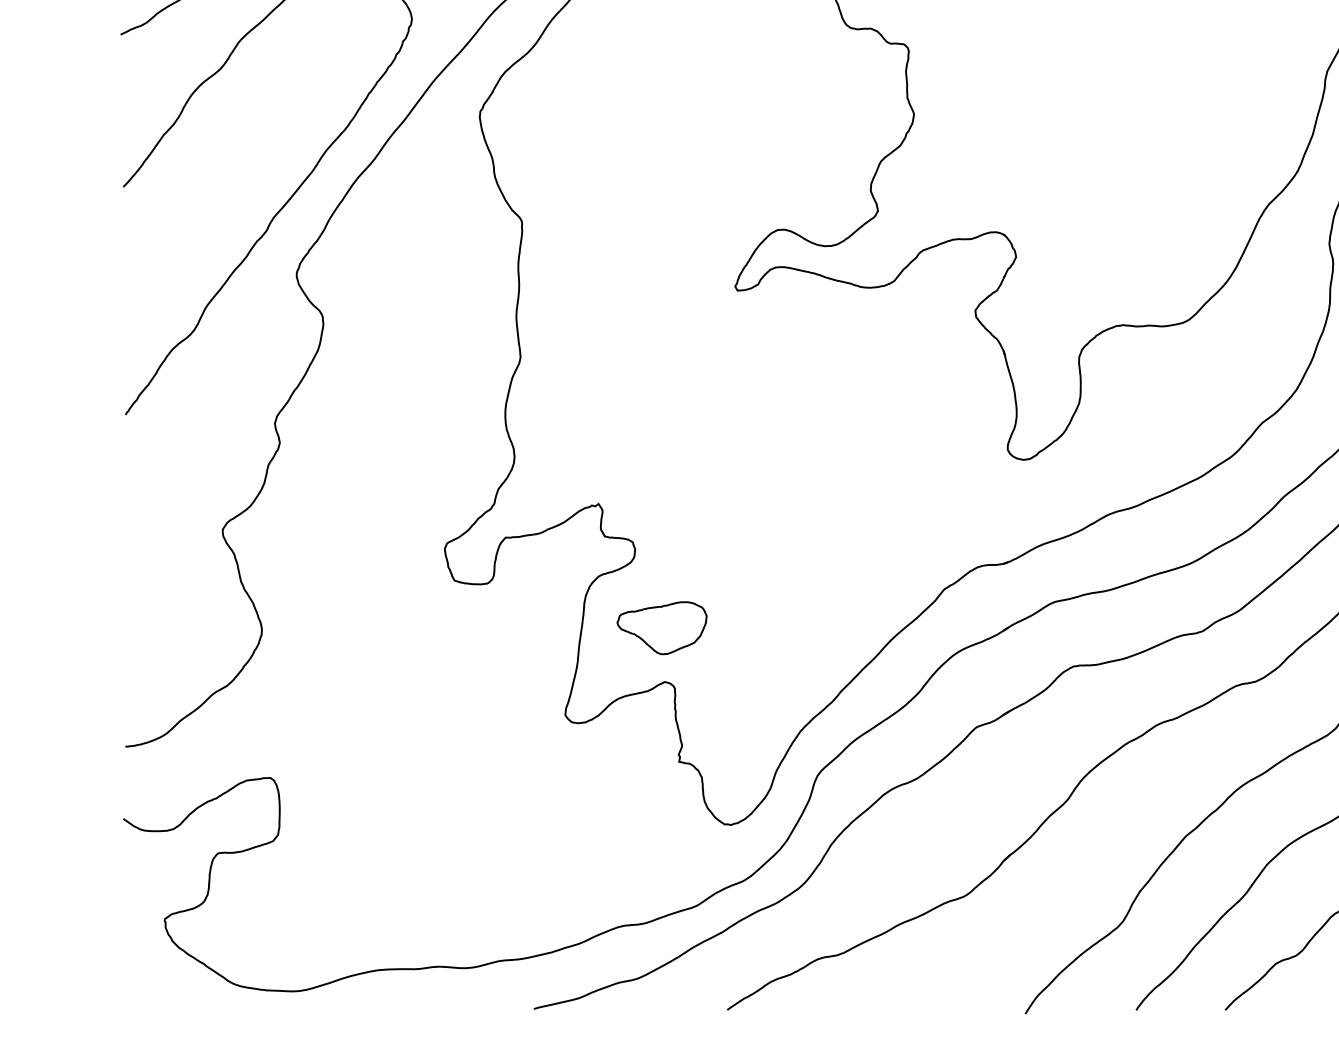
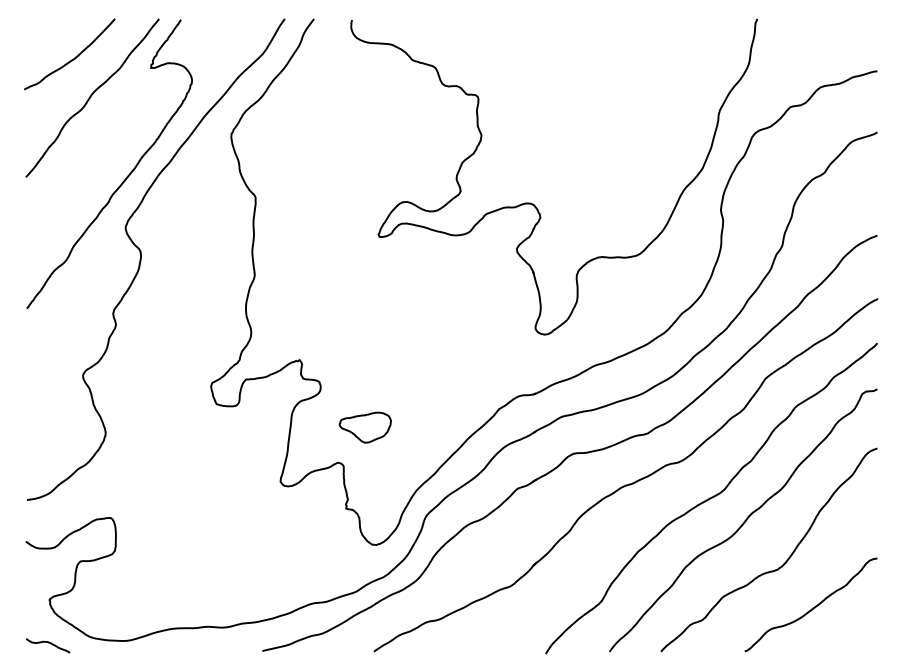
part: (660, 627) -> (364, 427), moved
curve: (162, 995) -> (48, 643), added

